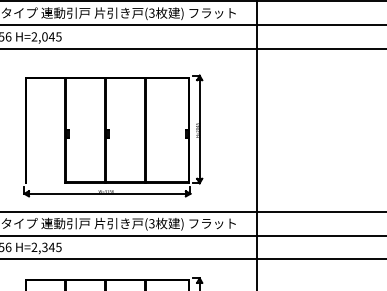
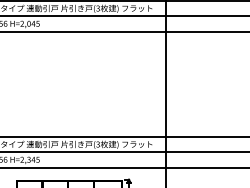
part: (112, 135) -> (72, 87), removed

